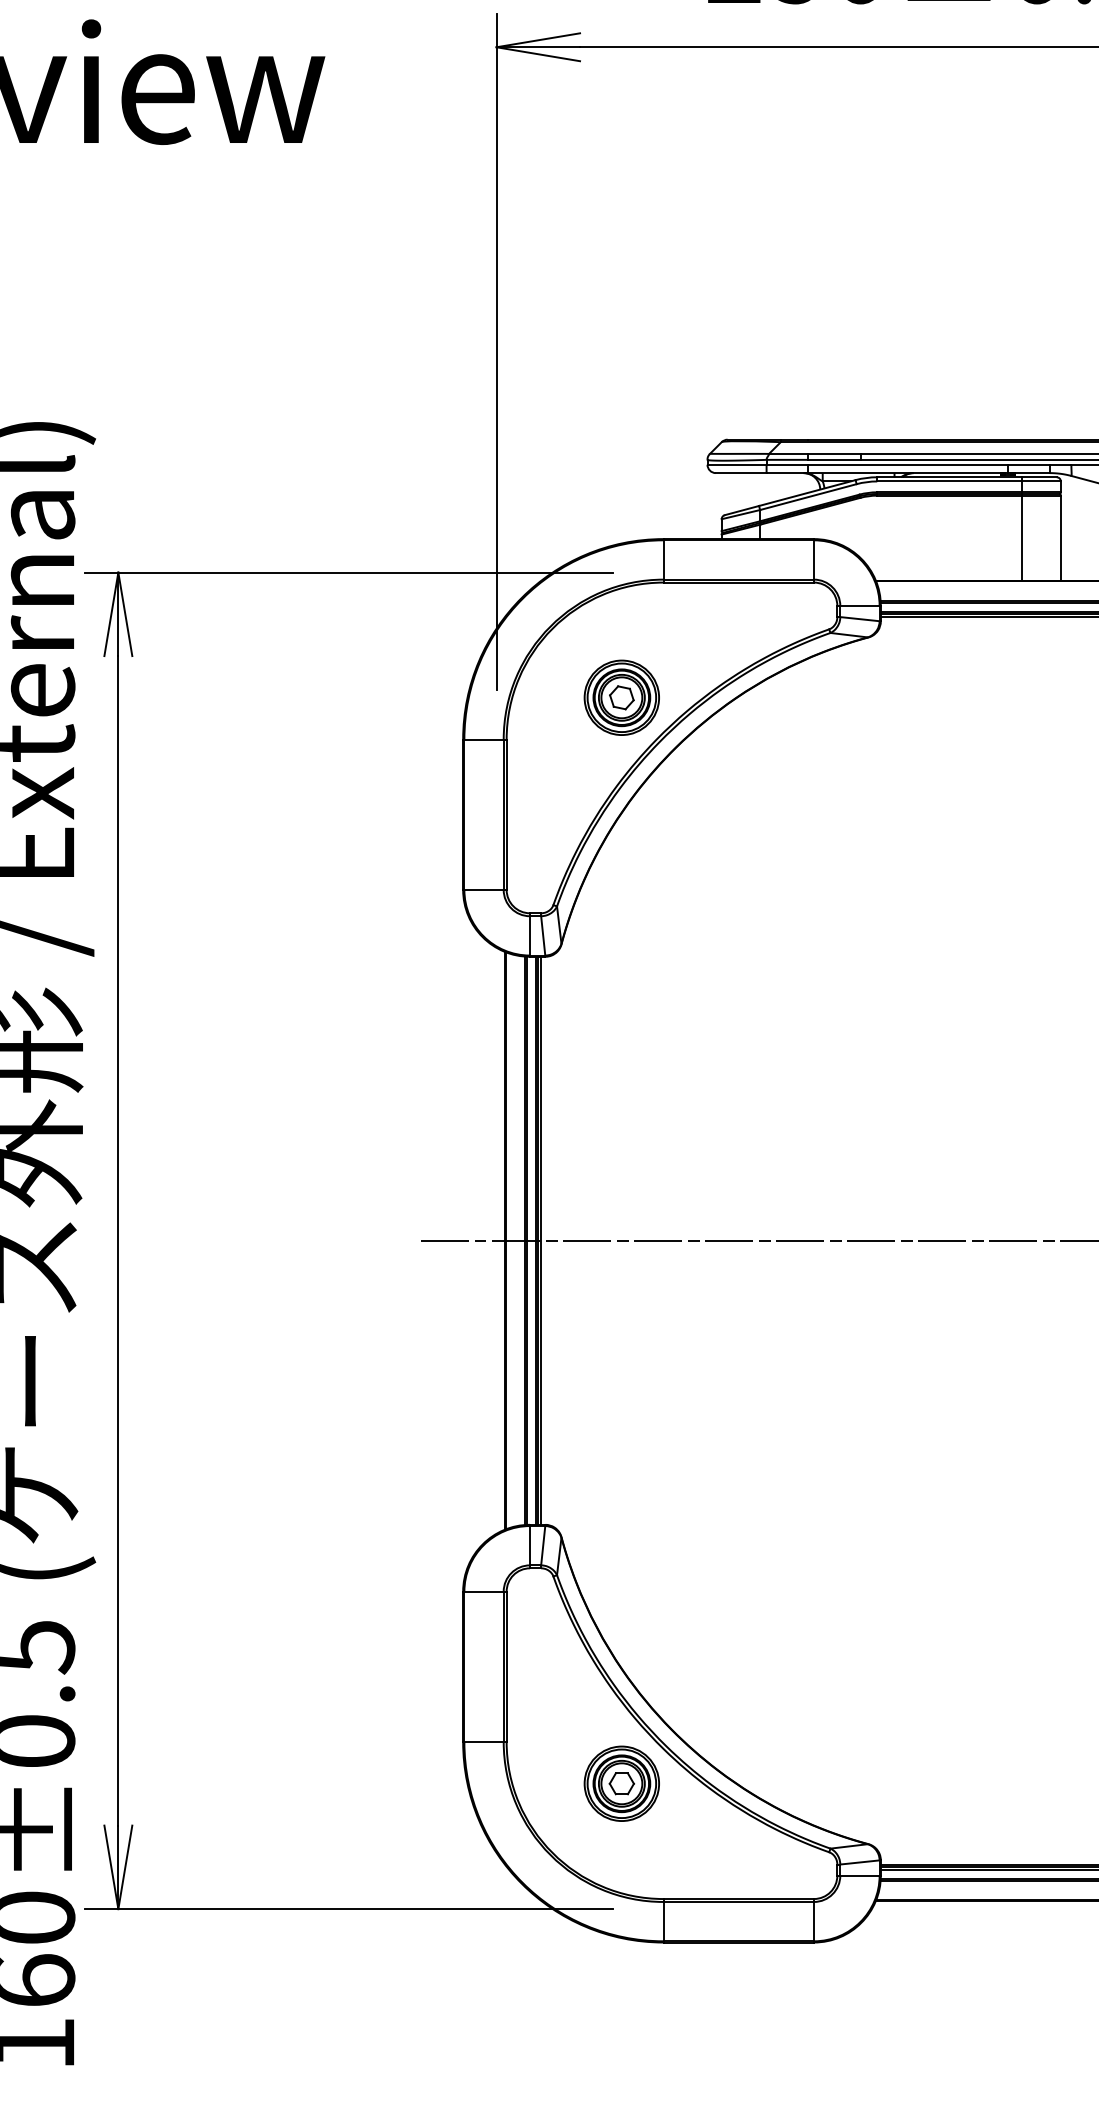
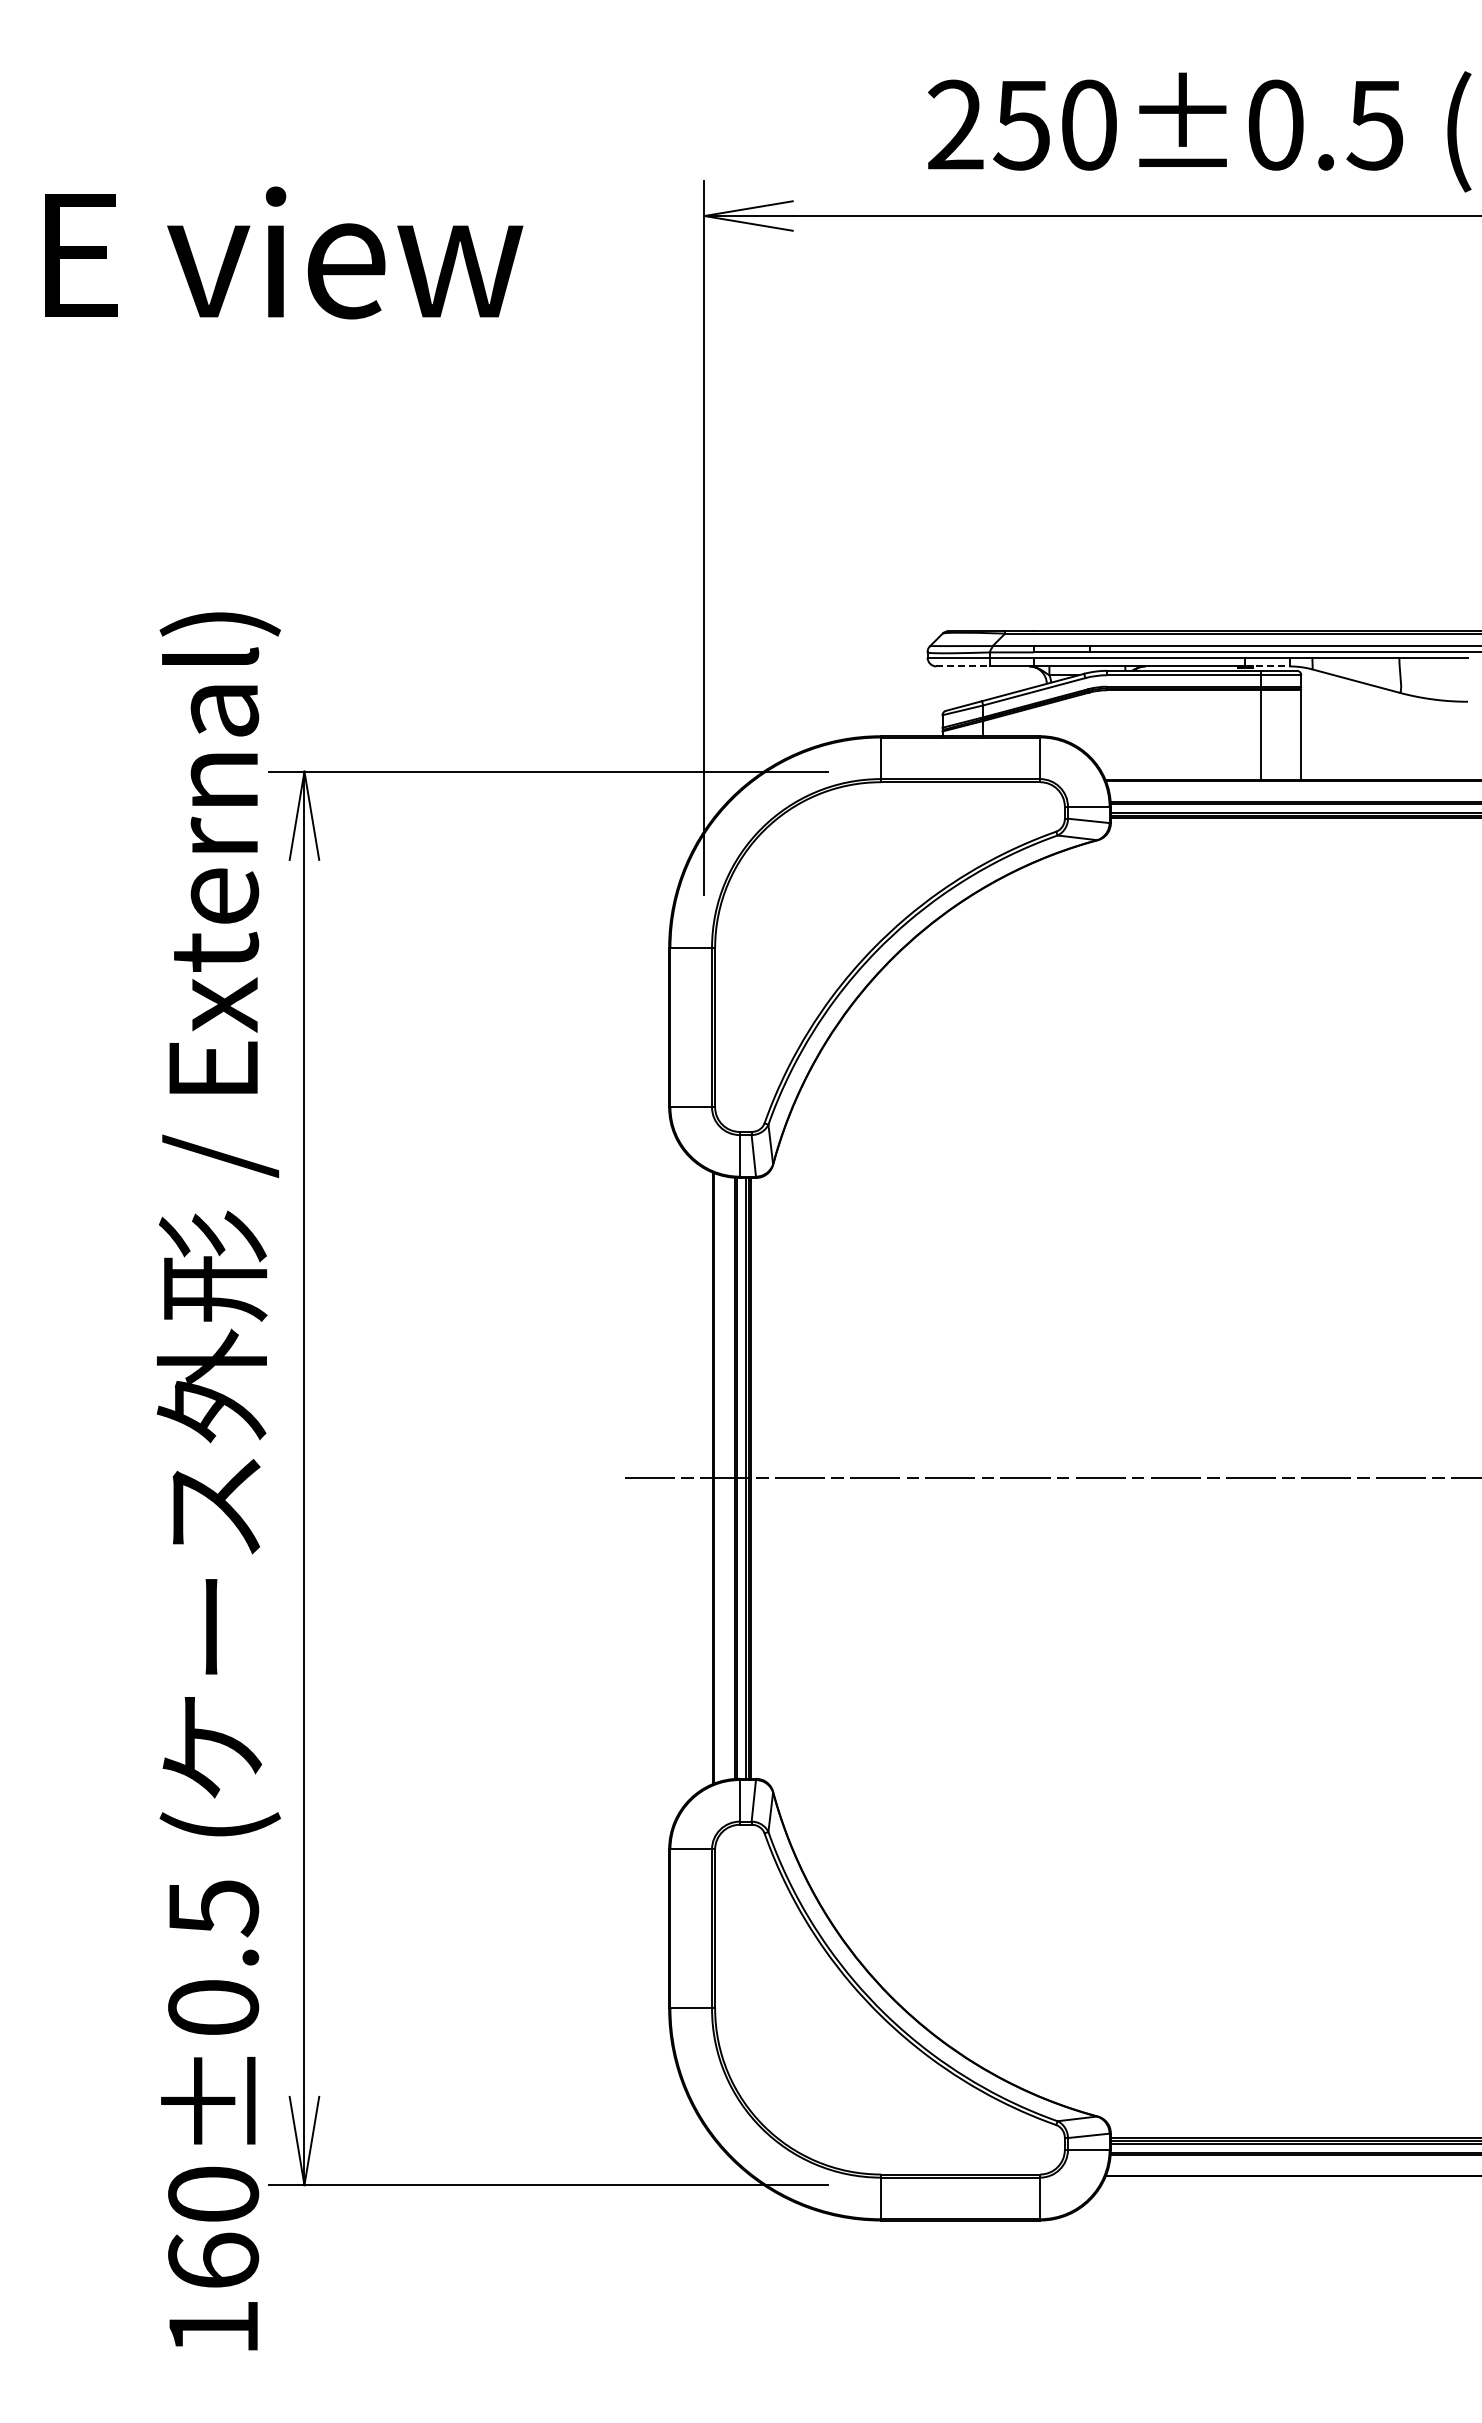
line: (741, 473) -> (963, 666), solid -> dashed
line: (1028, 473) -> (1267, 666), solid -> dashed
part: (621, 697) -> (836, 903), removed
part: (621, 1783) -> (836, 2052), removed

